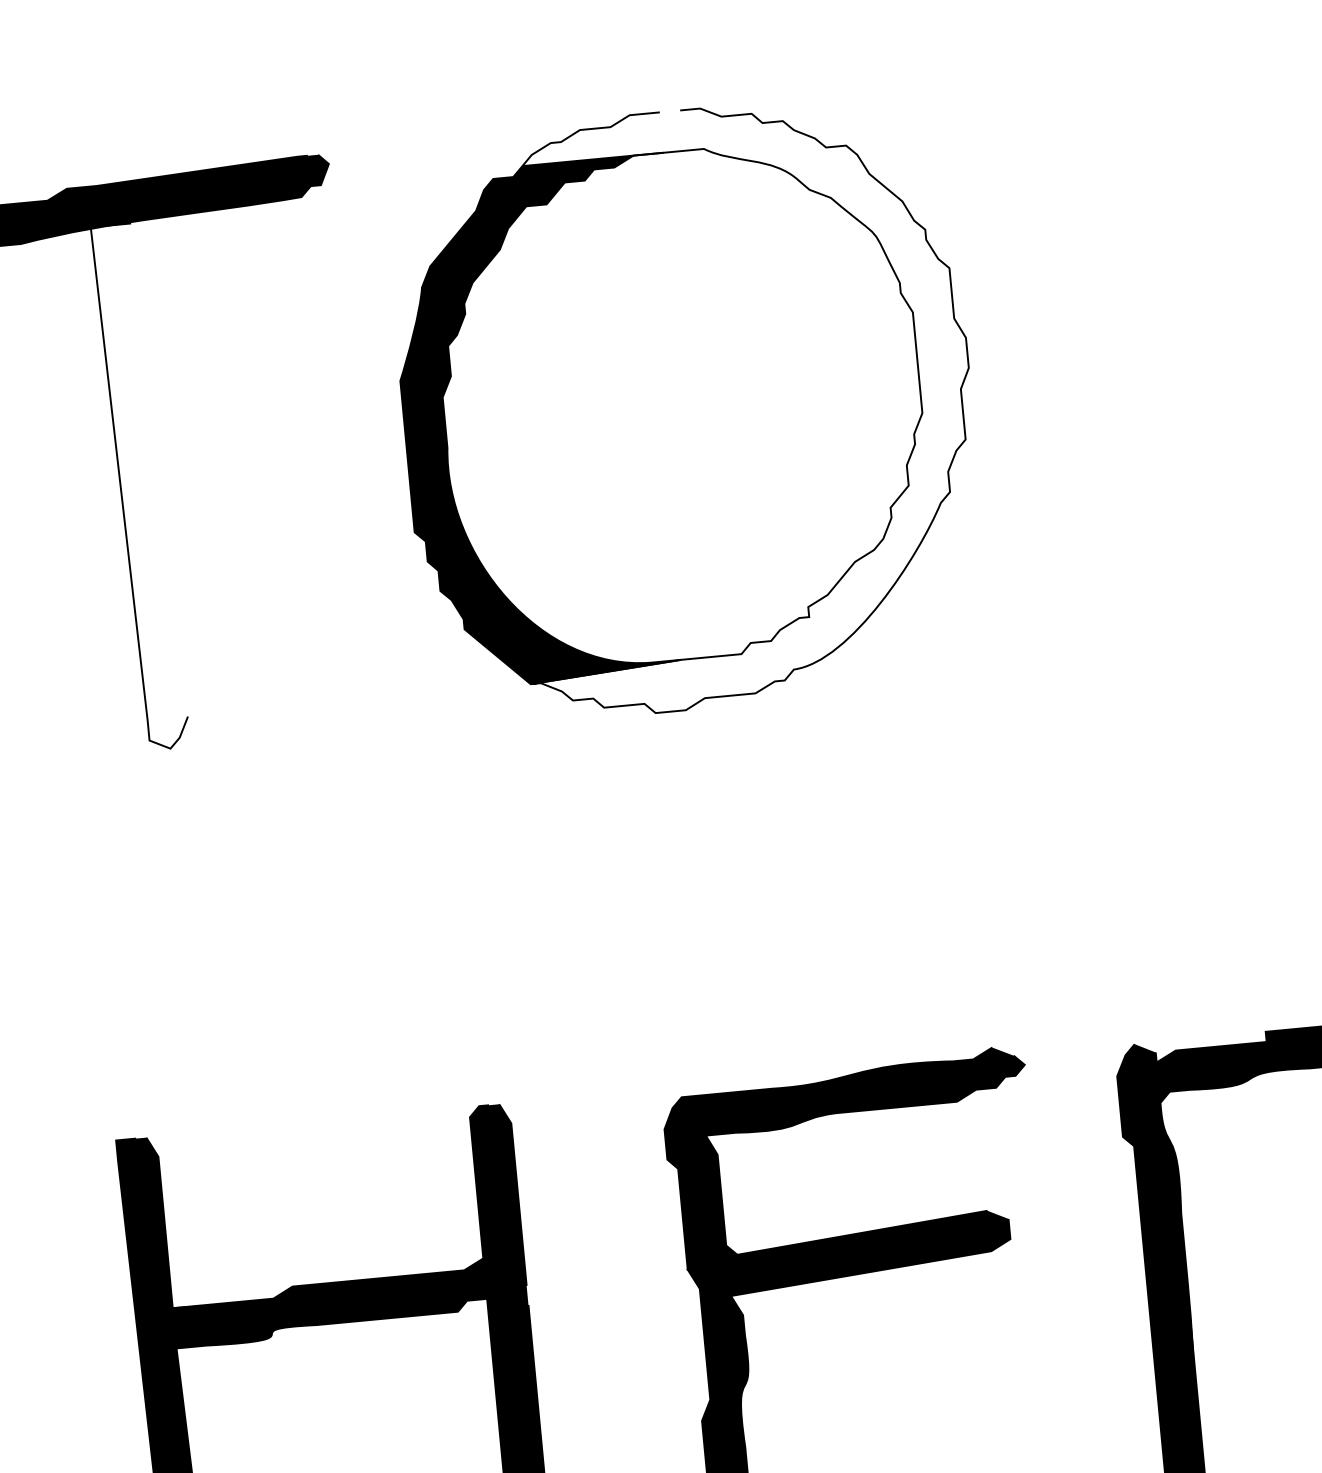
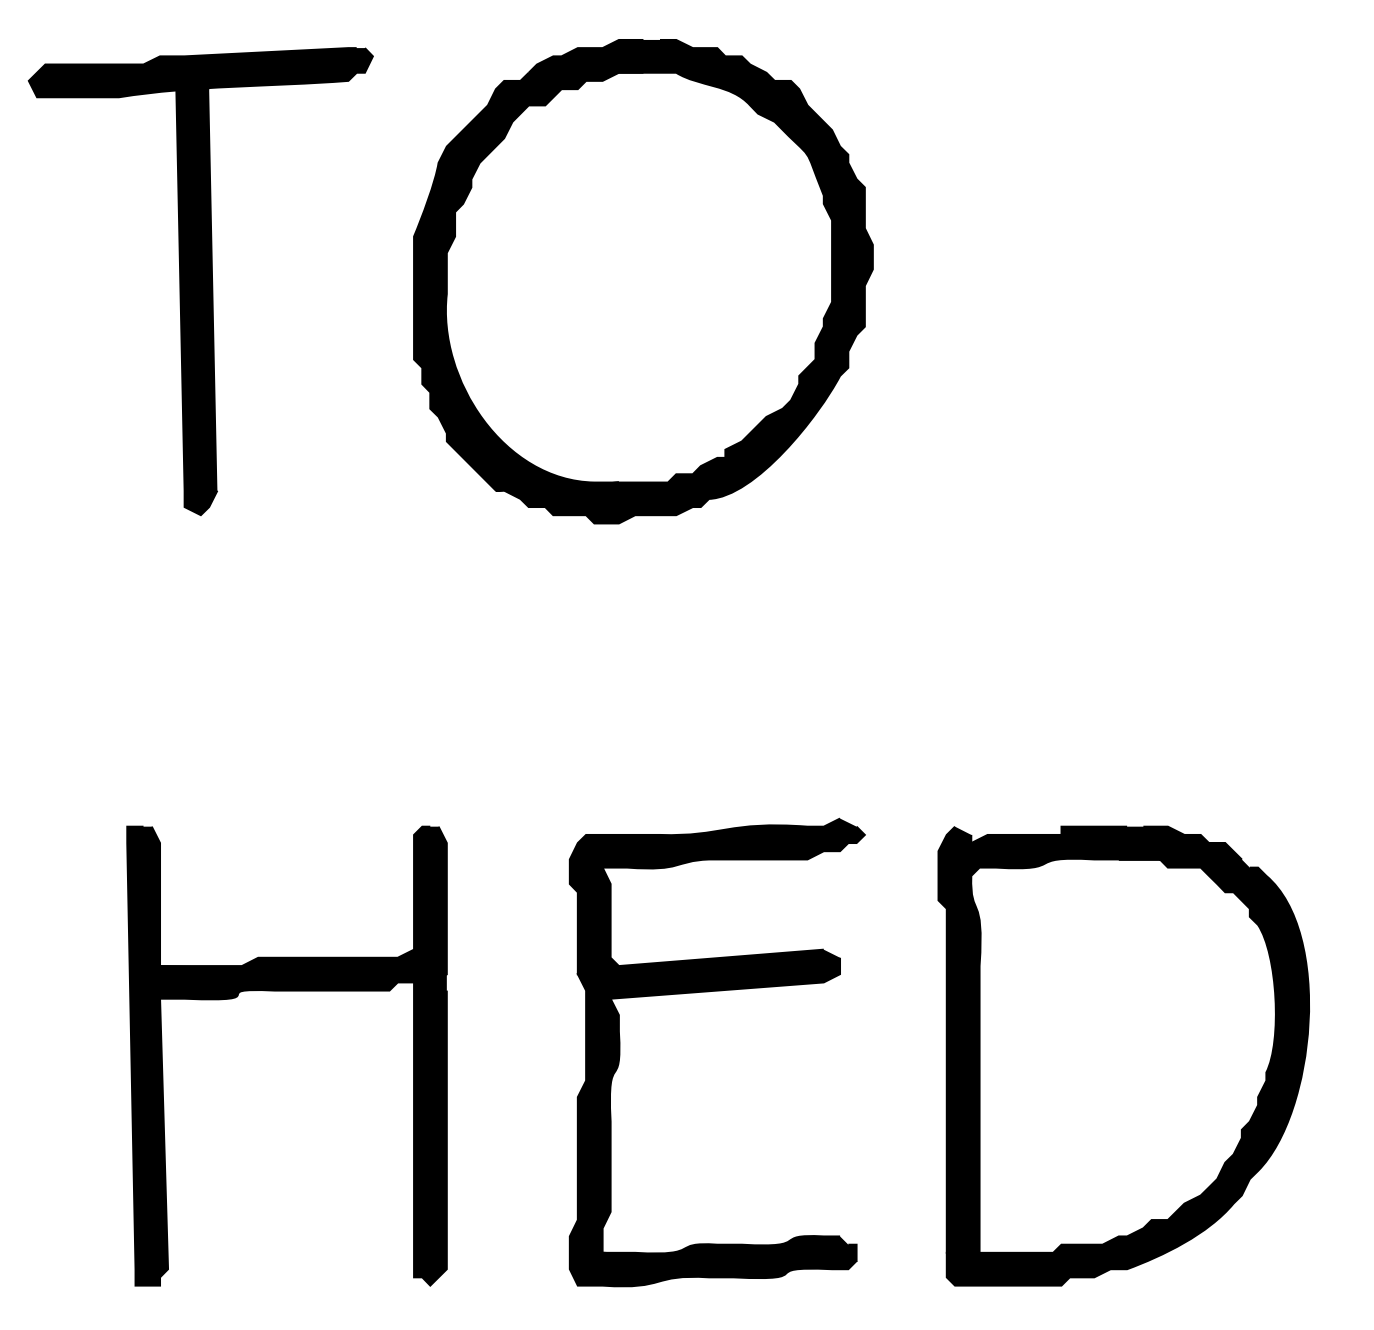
fill: (737, 404) -> (683, 281), added
fill: (140, 487) -> (196, 302), added

